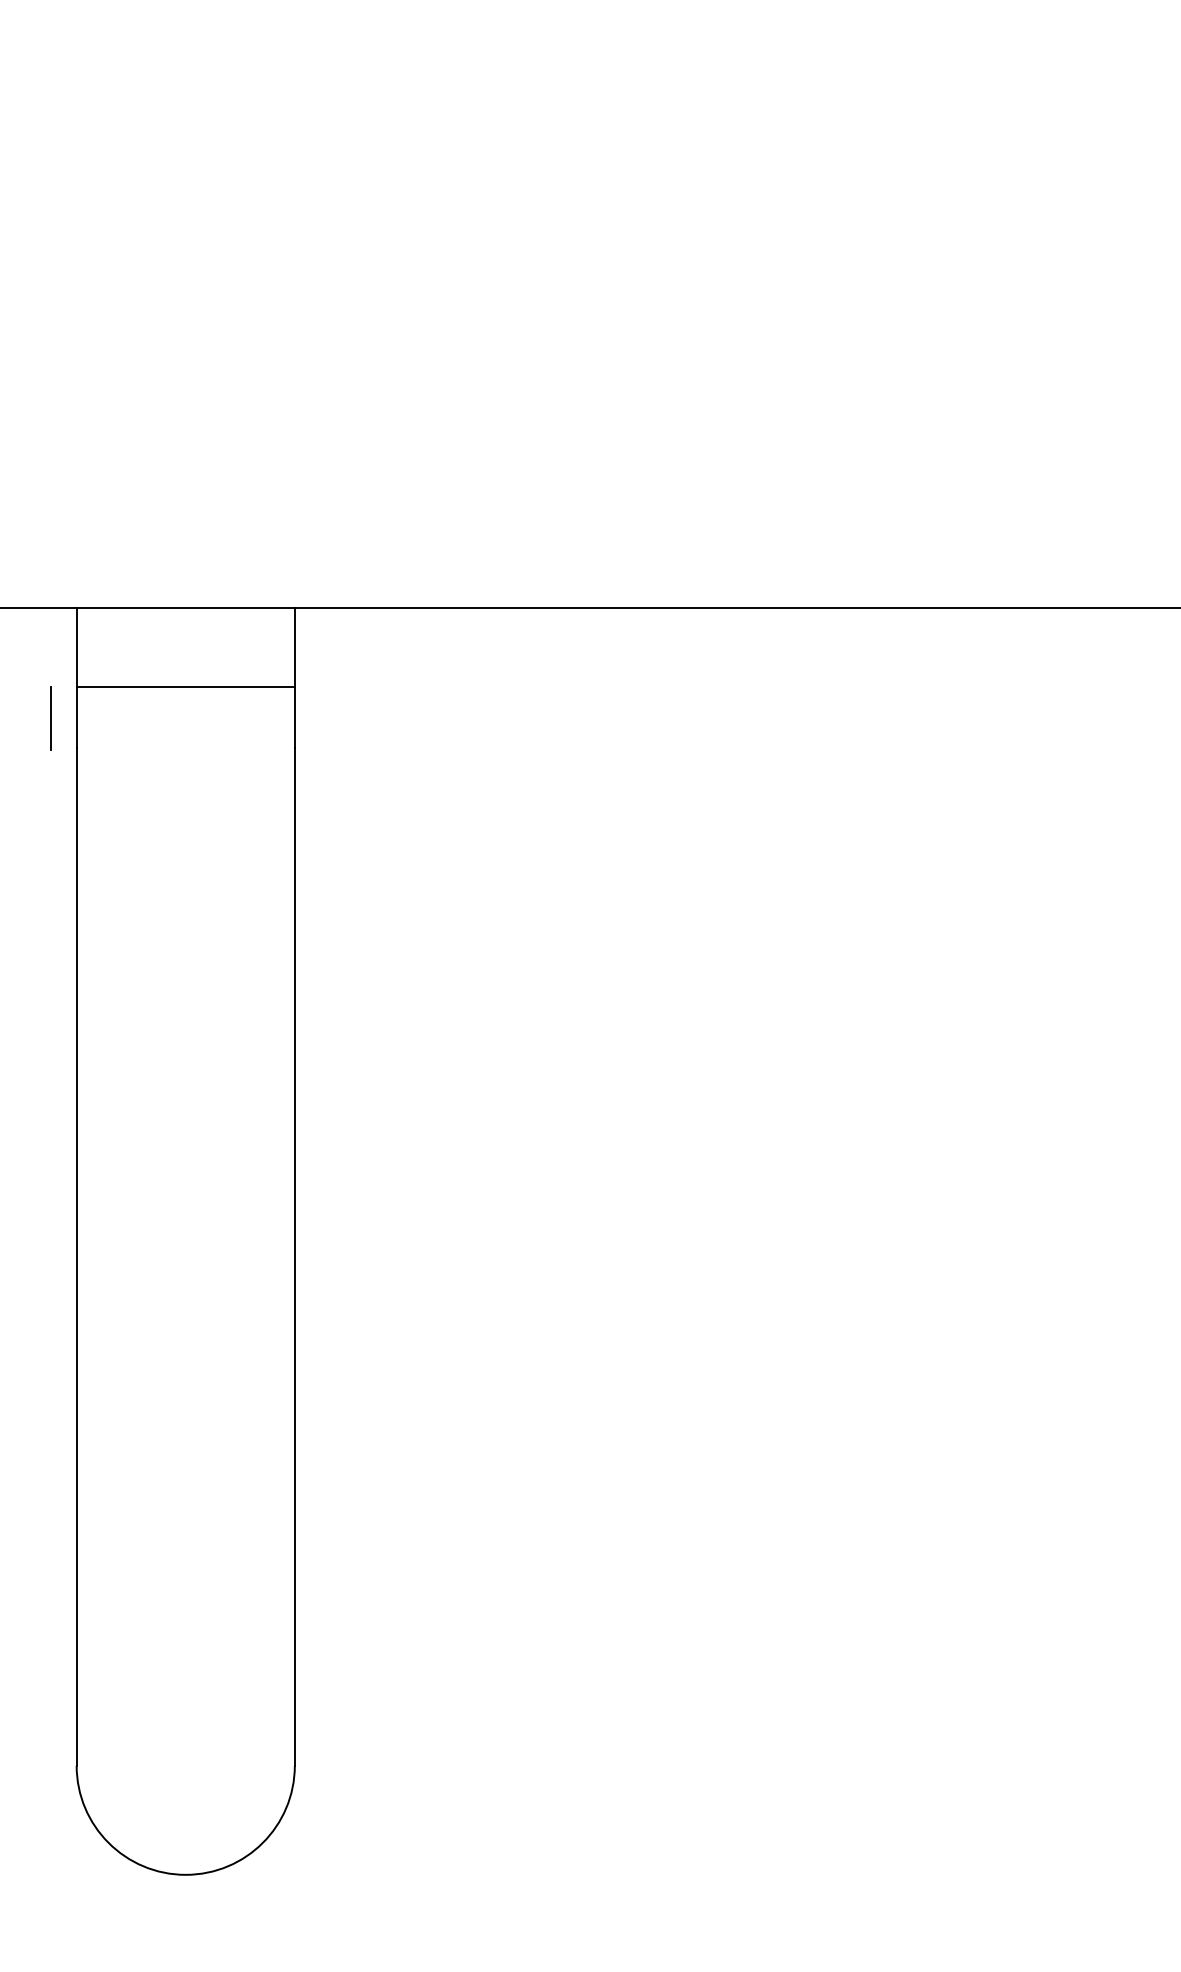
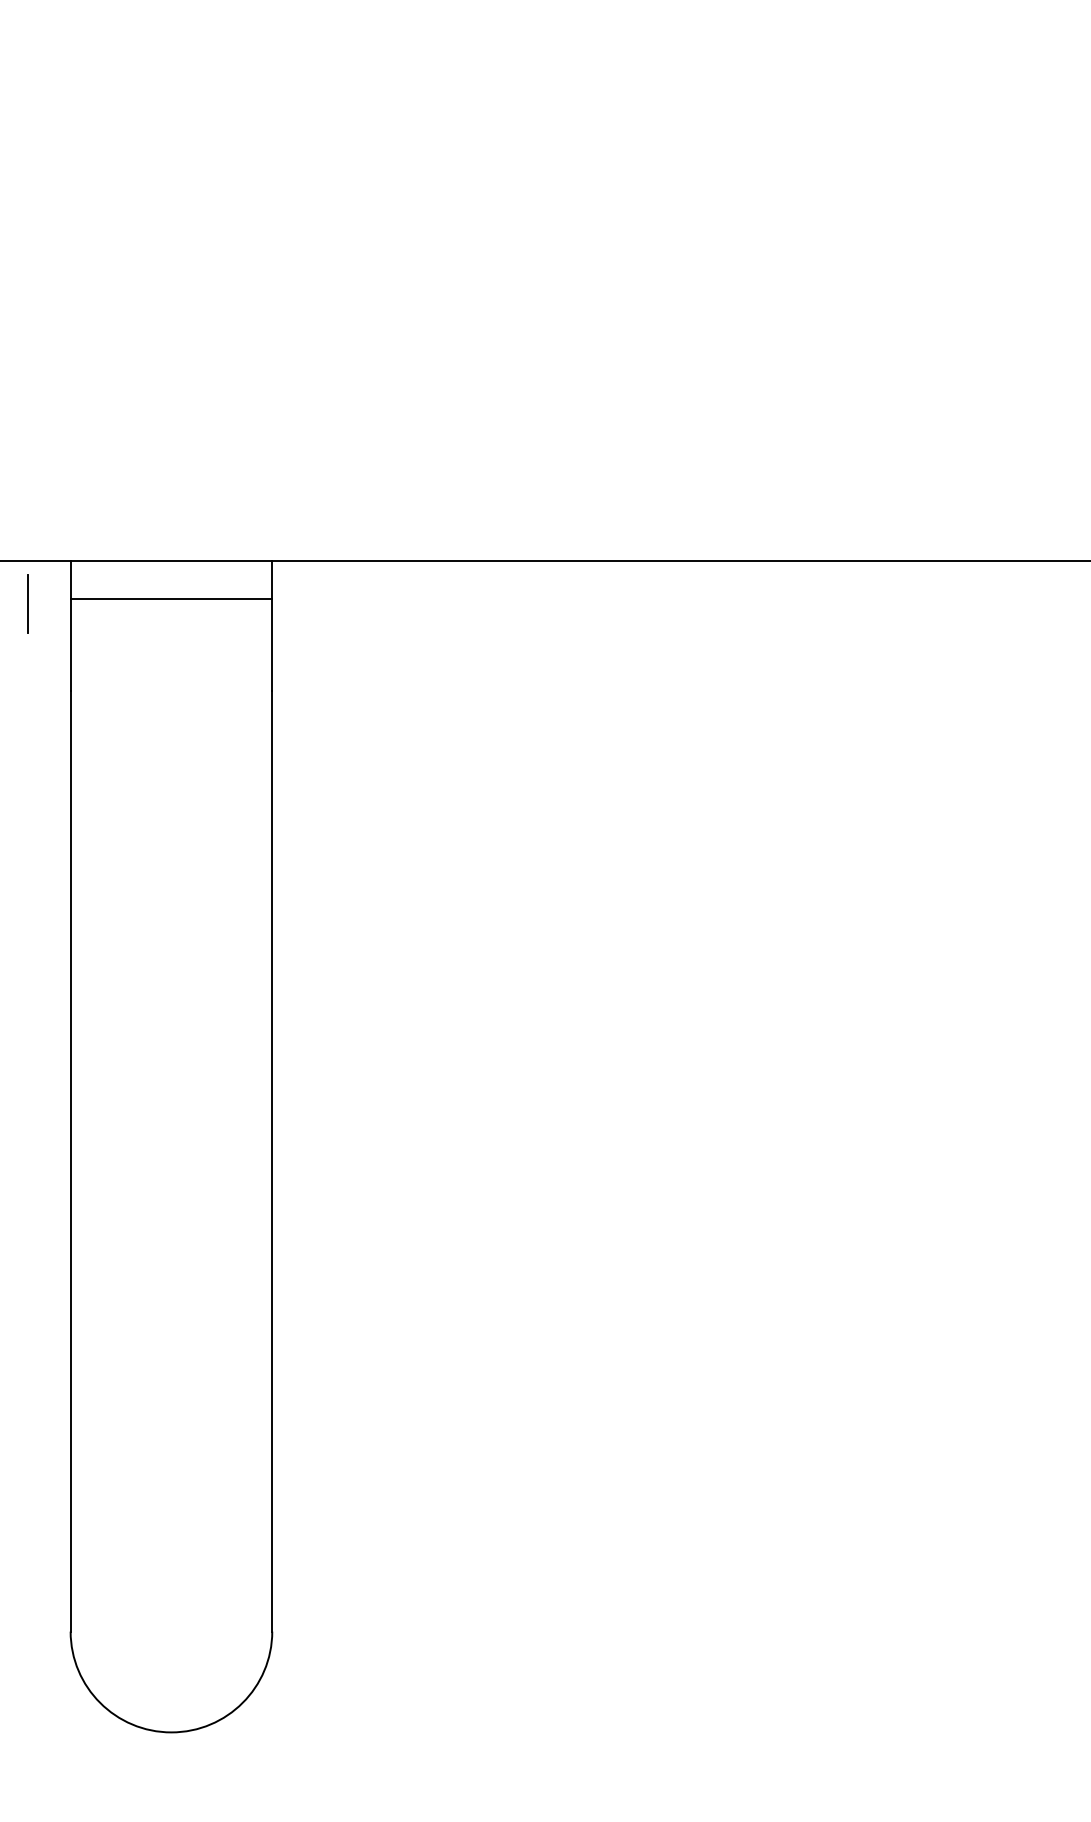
line: (185, 686) -> (171, 598), moved
line: (50, 718) -> (27, 603), moved

